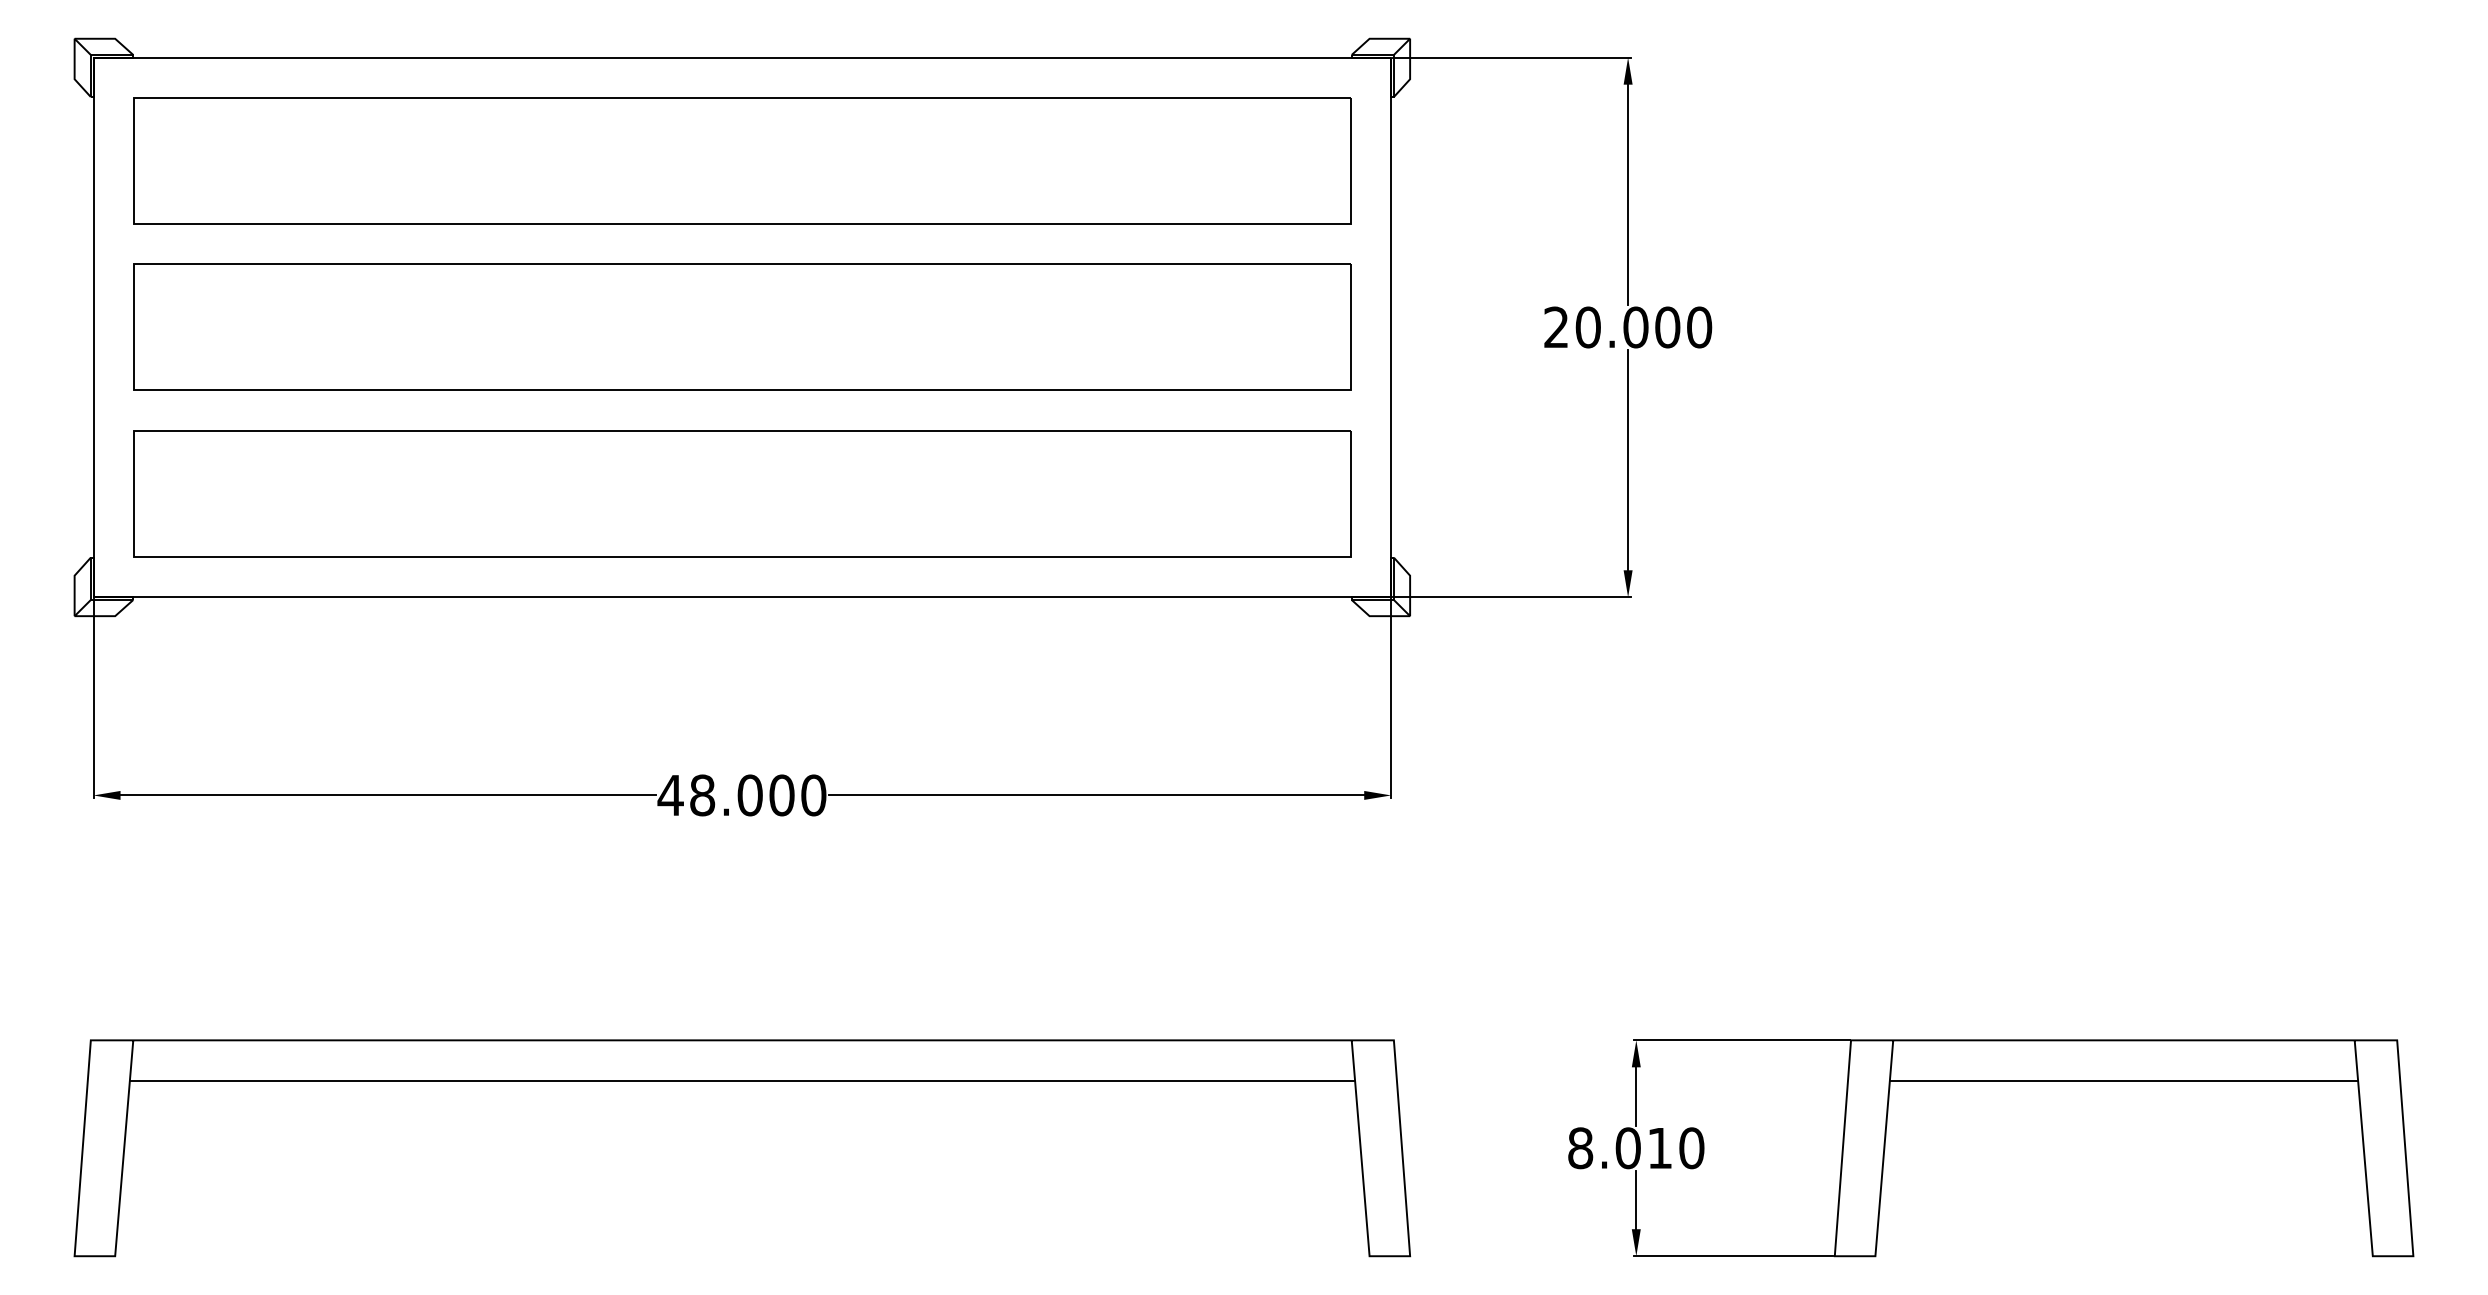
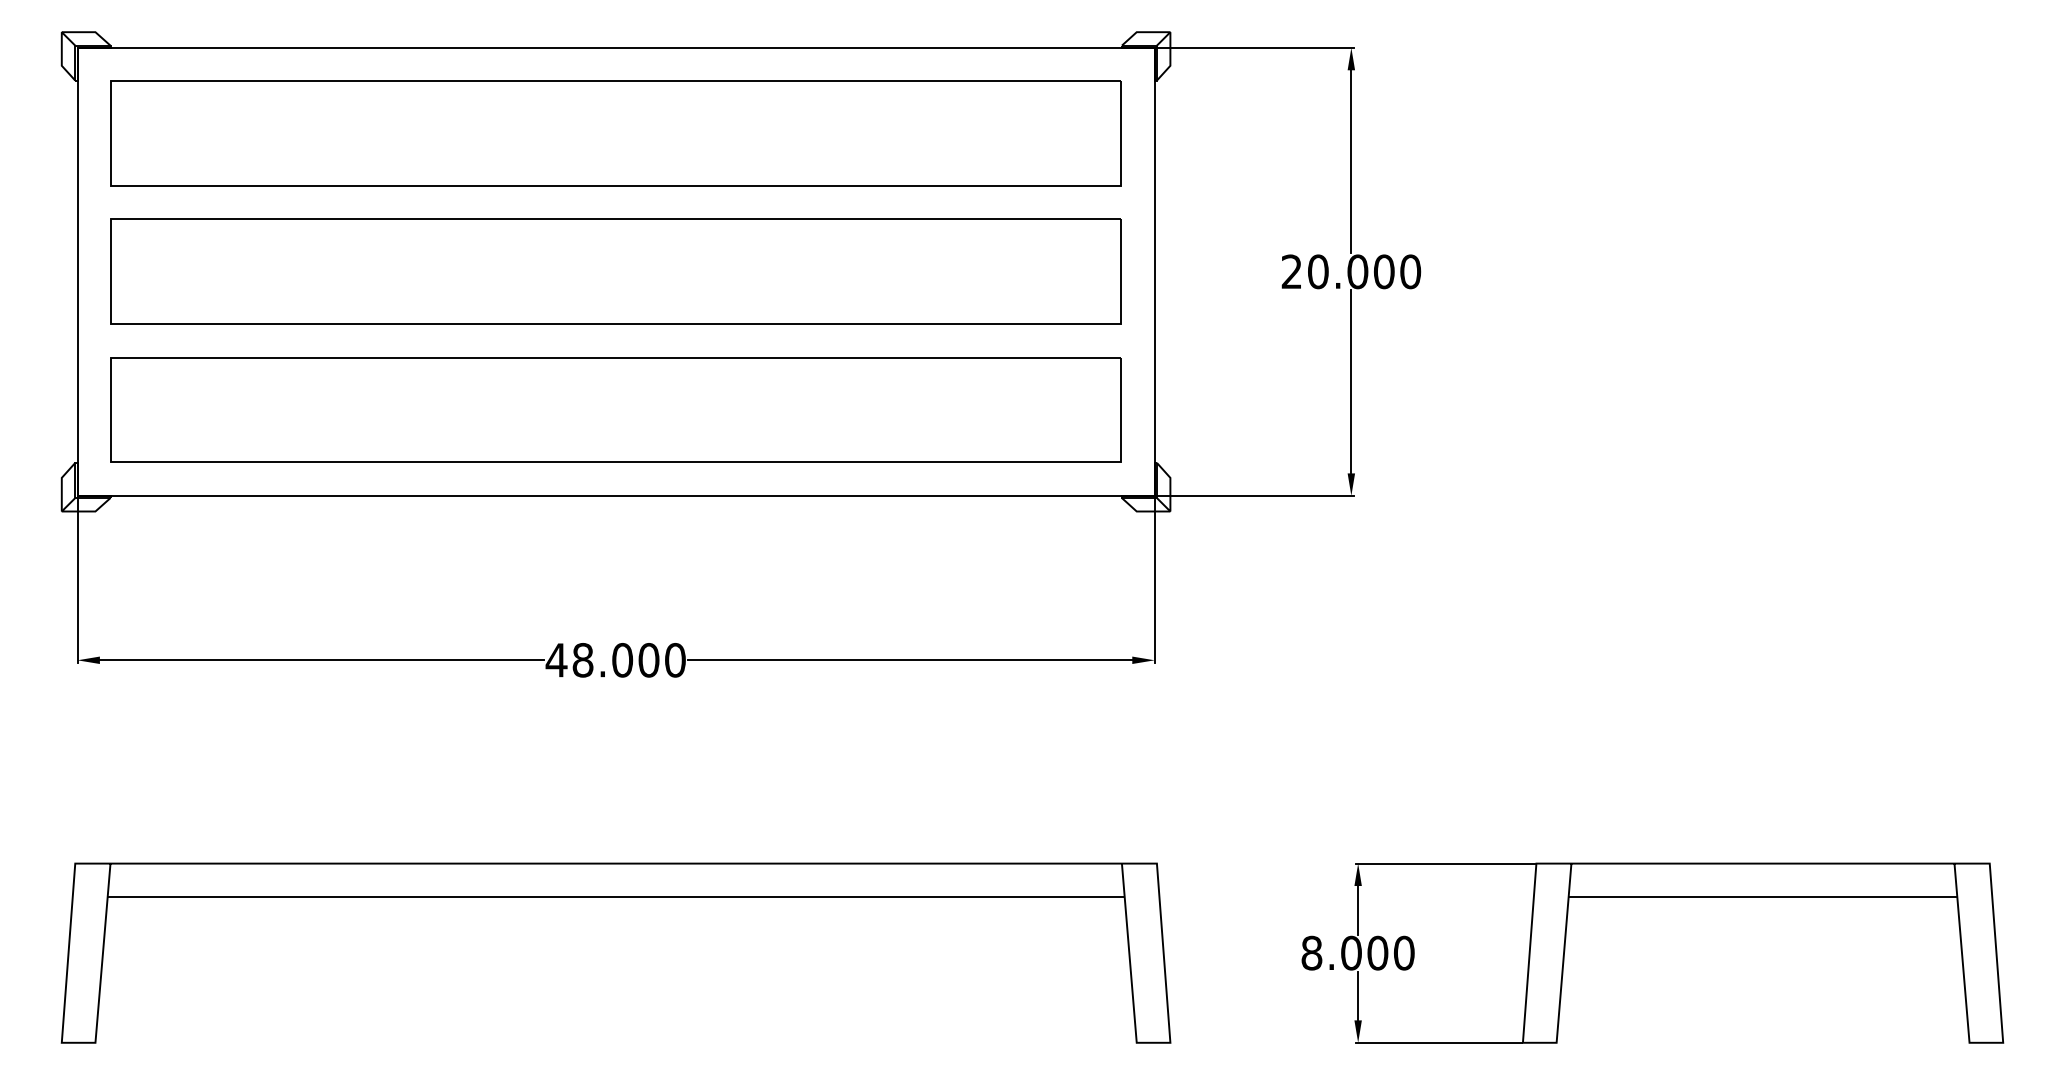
text: (1659, 1148) -> (1377, 953), 8.010 -> 8.000

